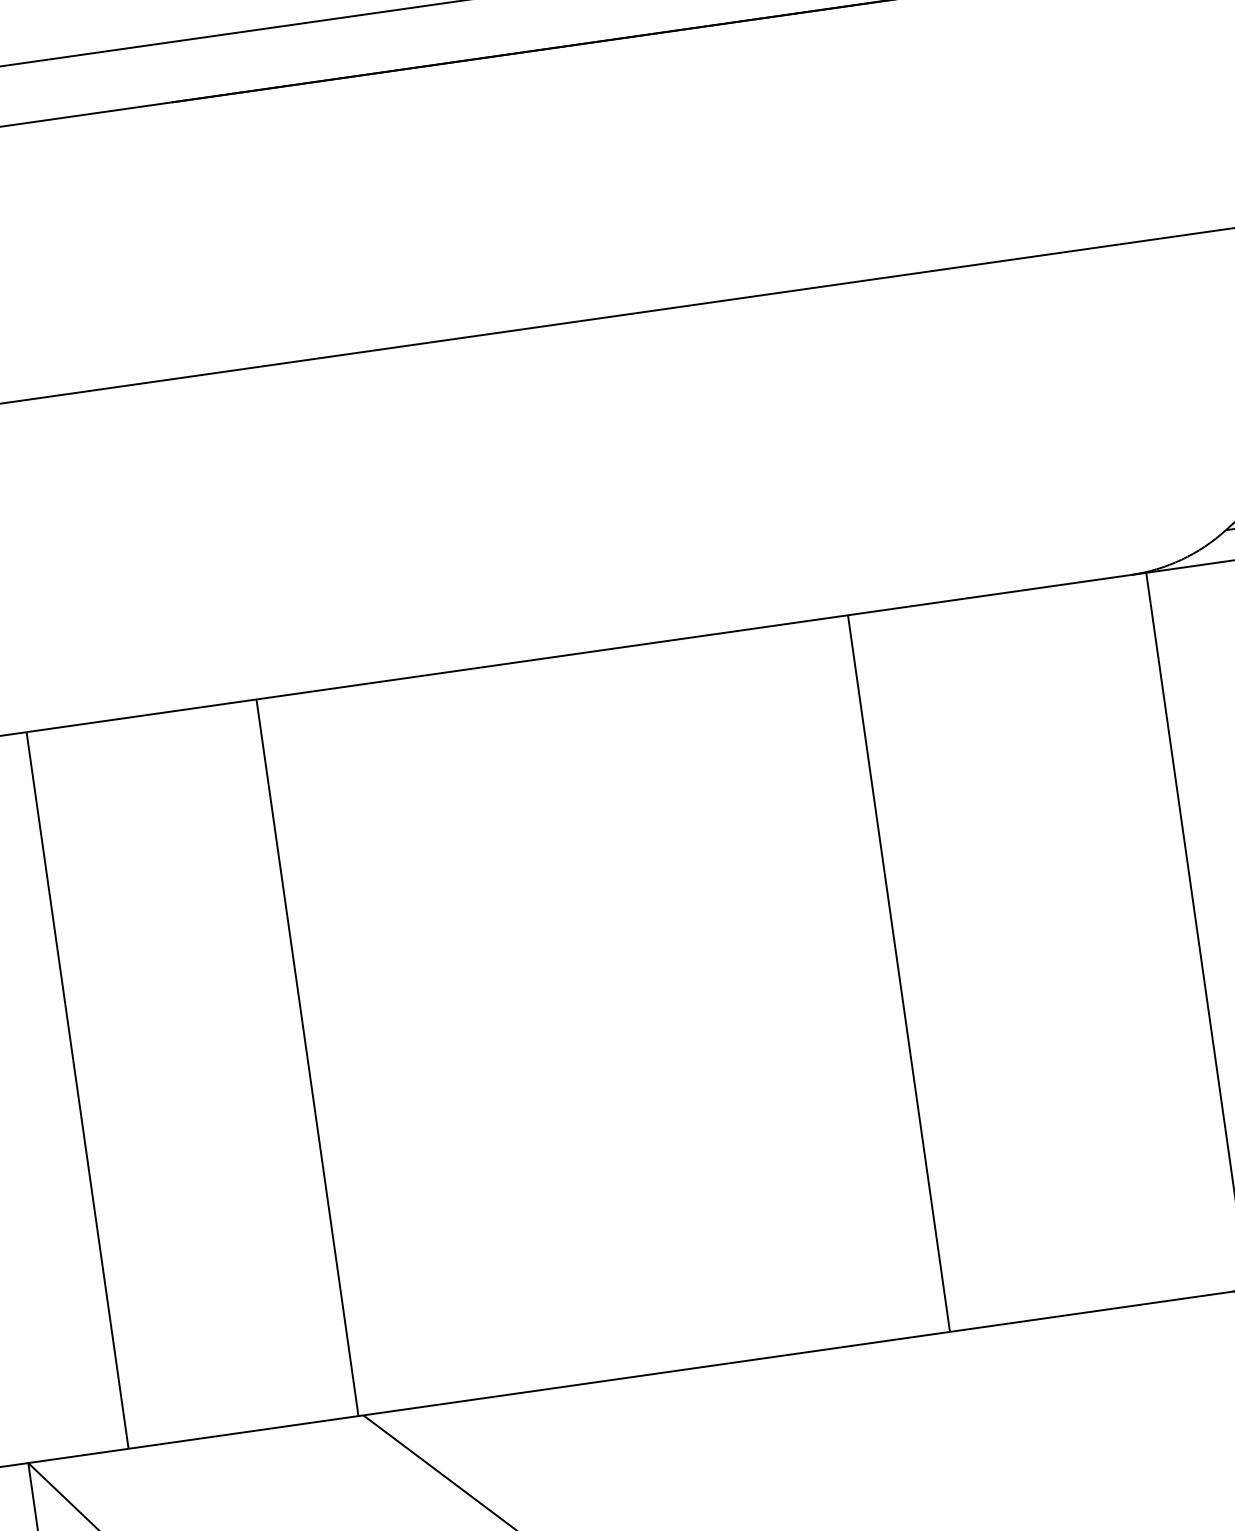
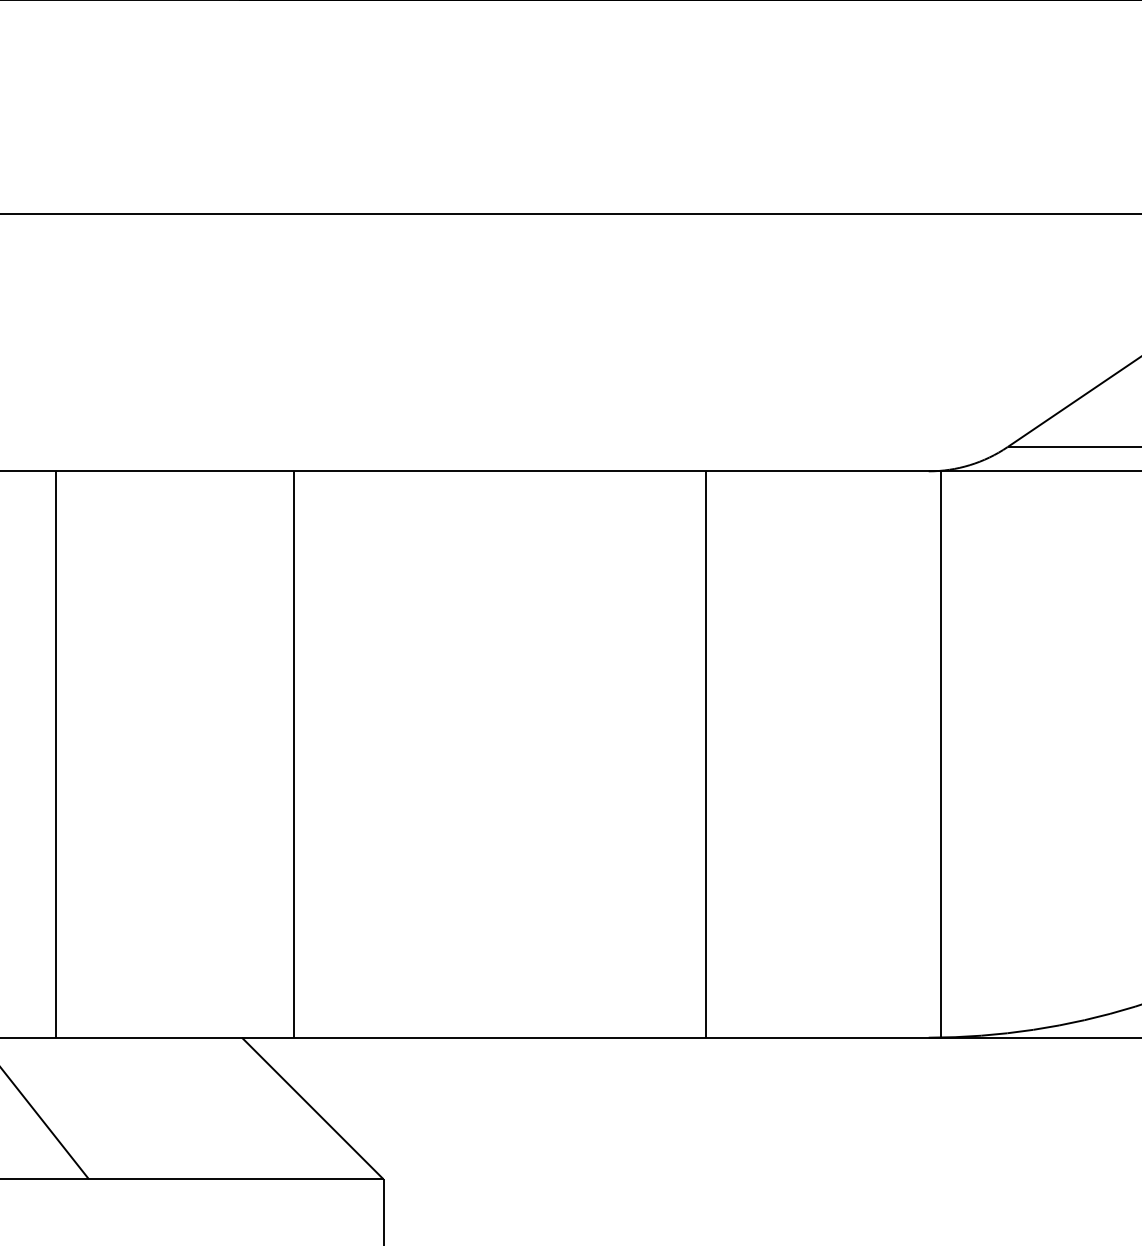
line: (308, 1057) -> (294, 754), moved

